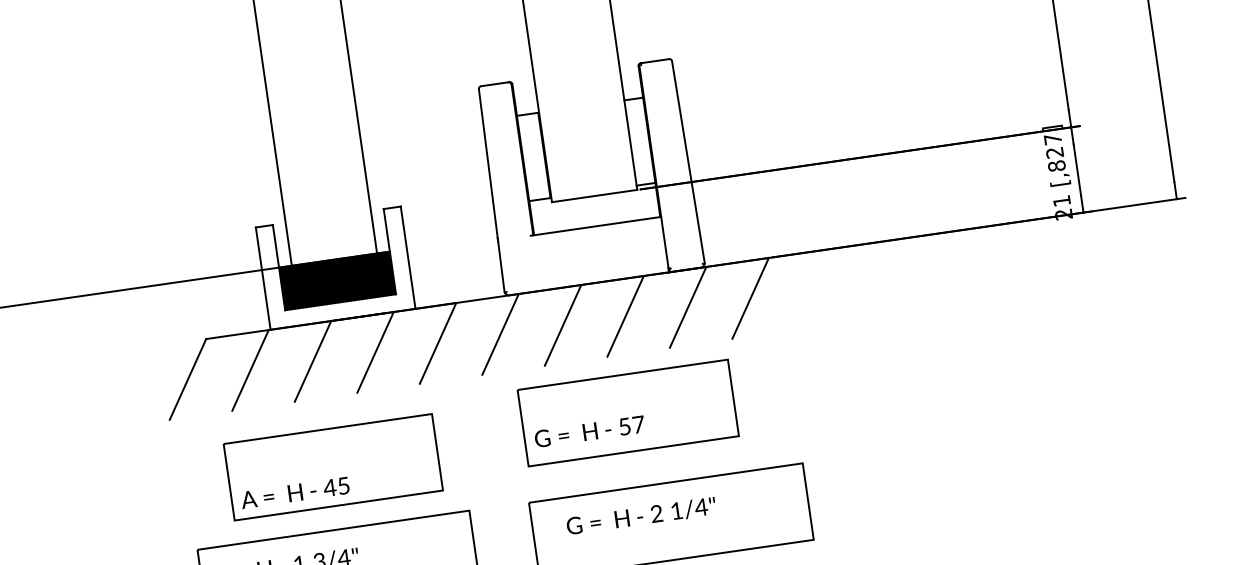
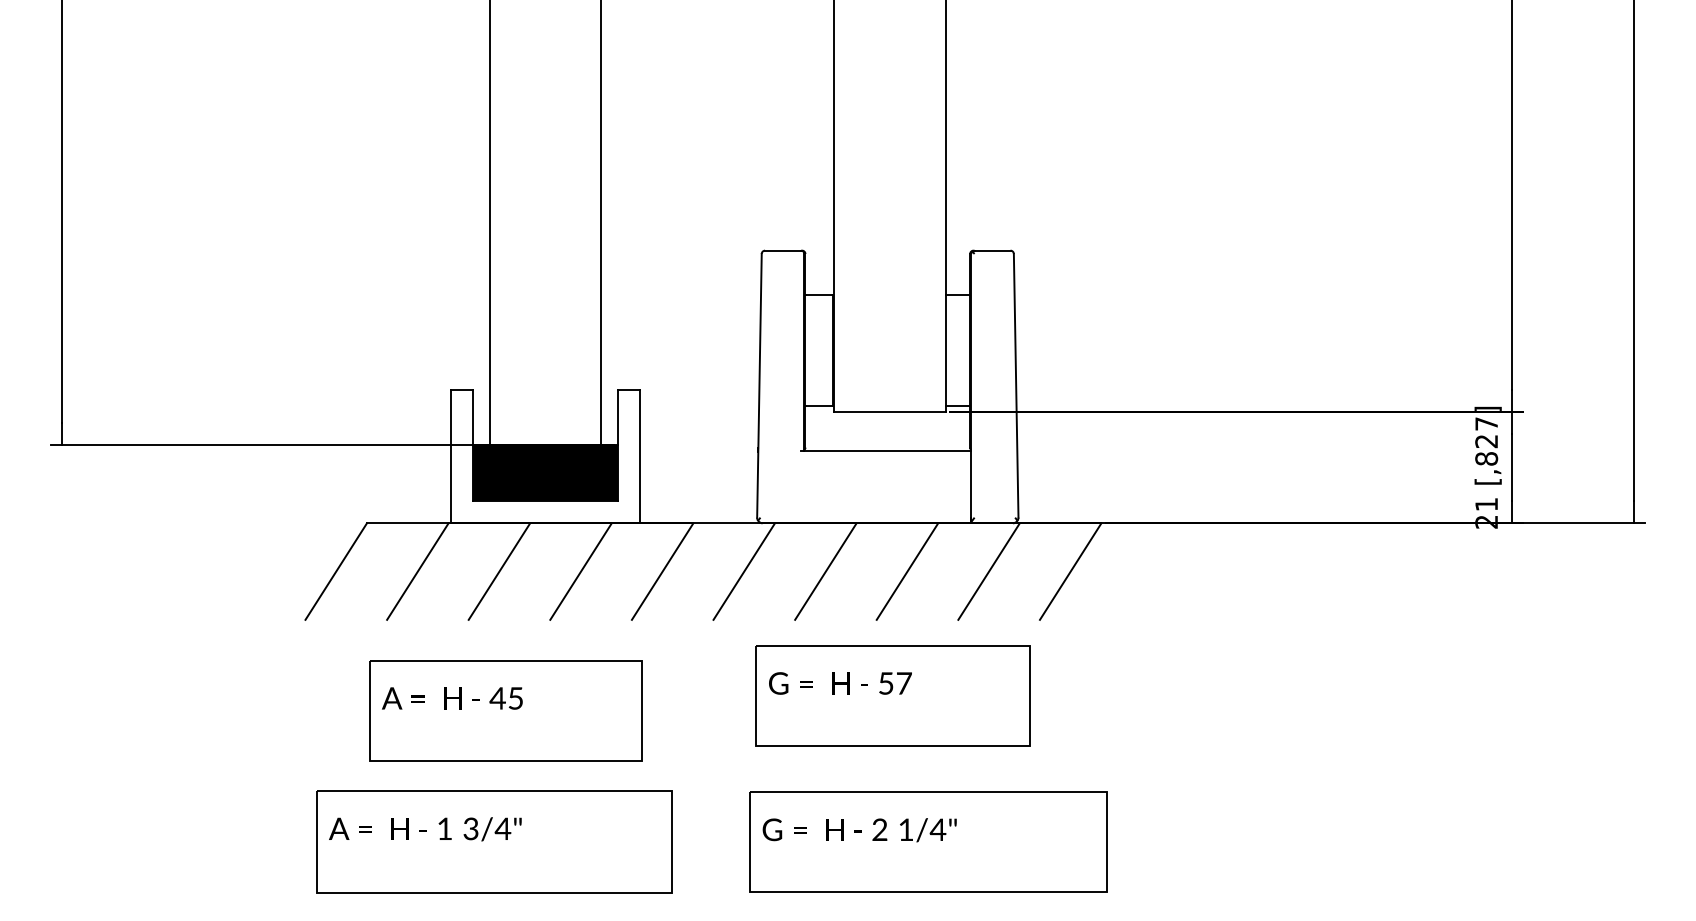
text: (589, 431) -> (840, 683), moved
text: (295, 492) -> (452, 698), moved
text: (641, 516) -> (859, 830), moved

